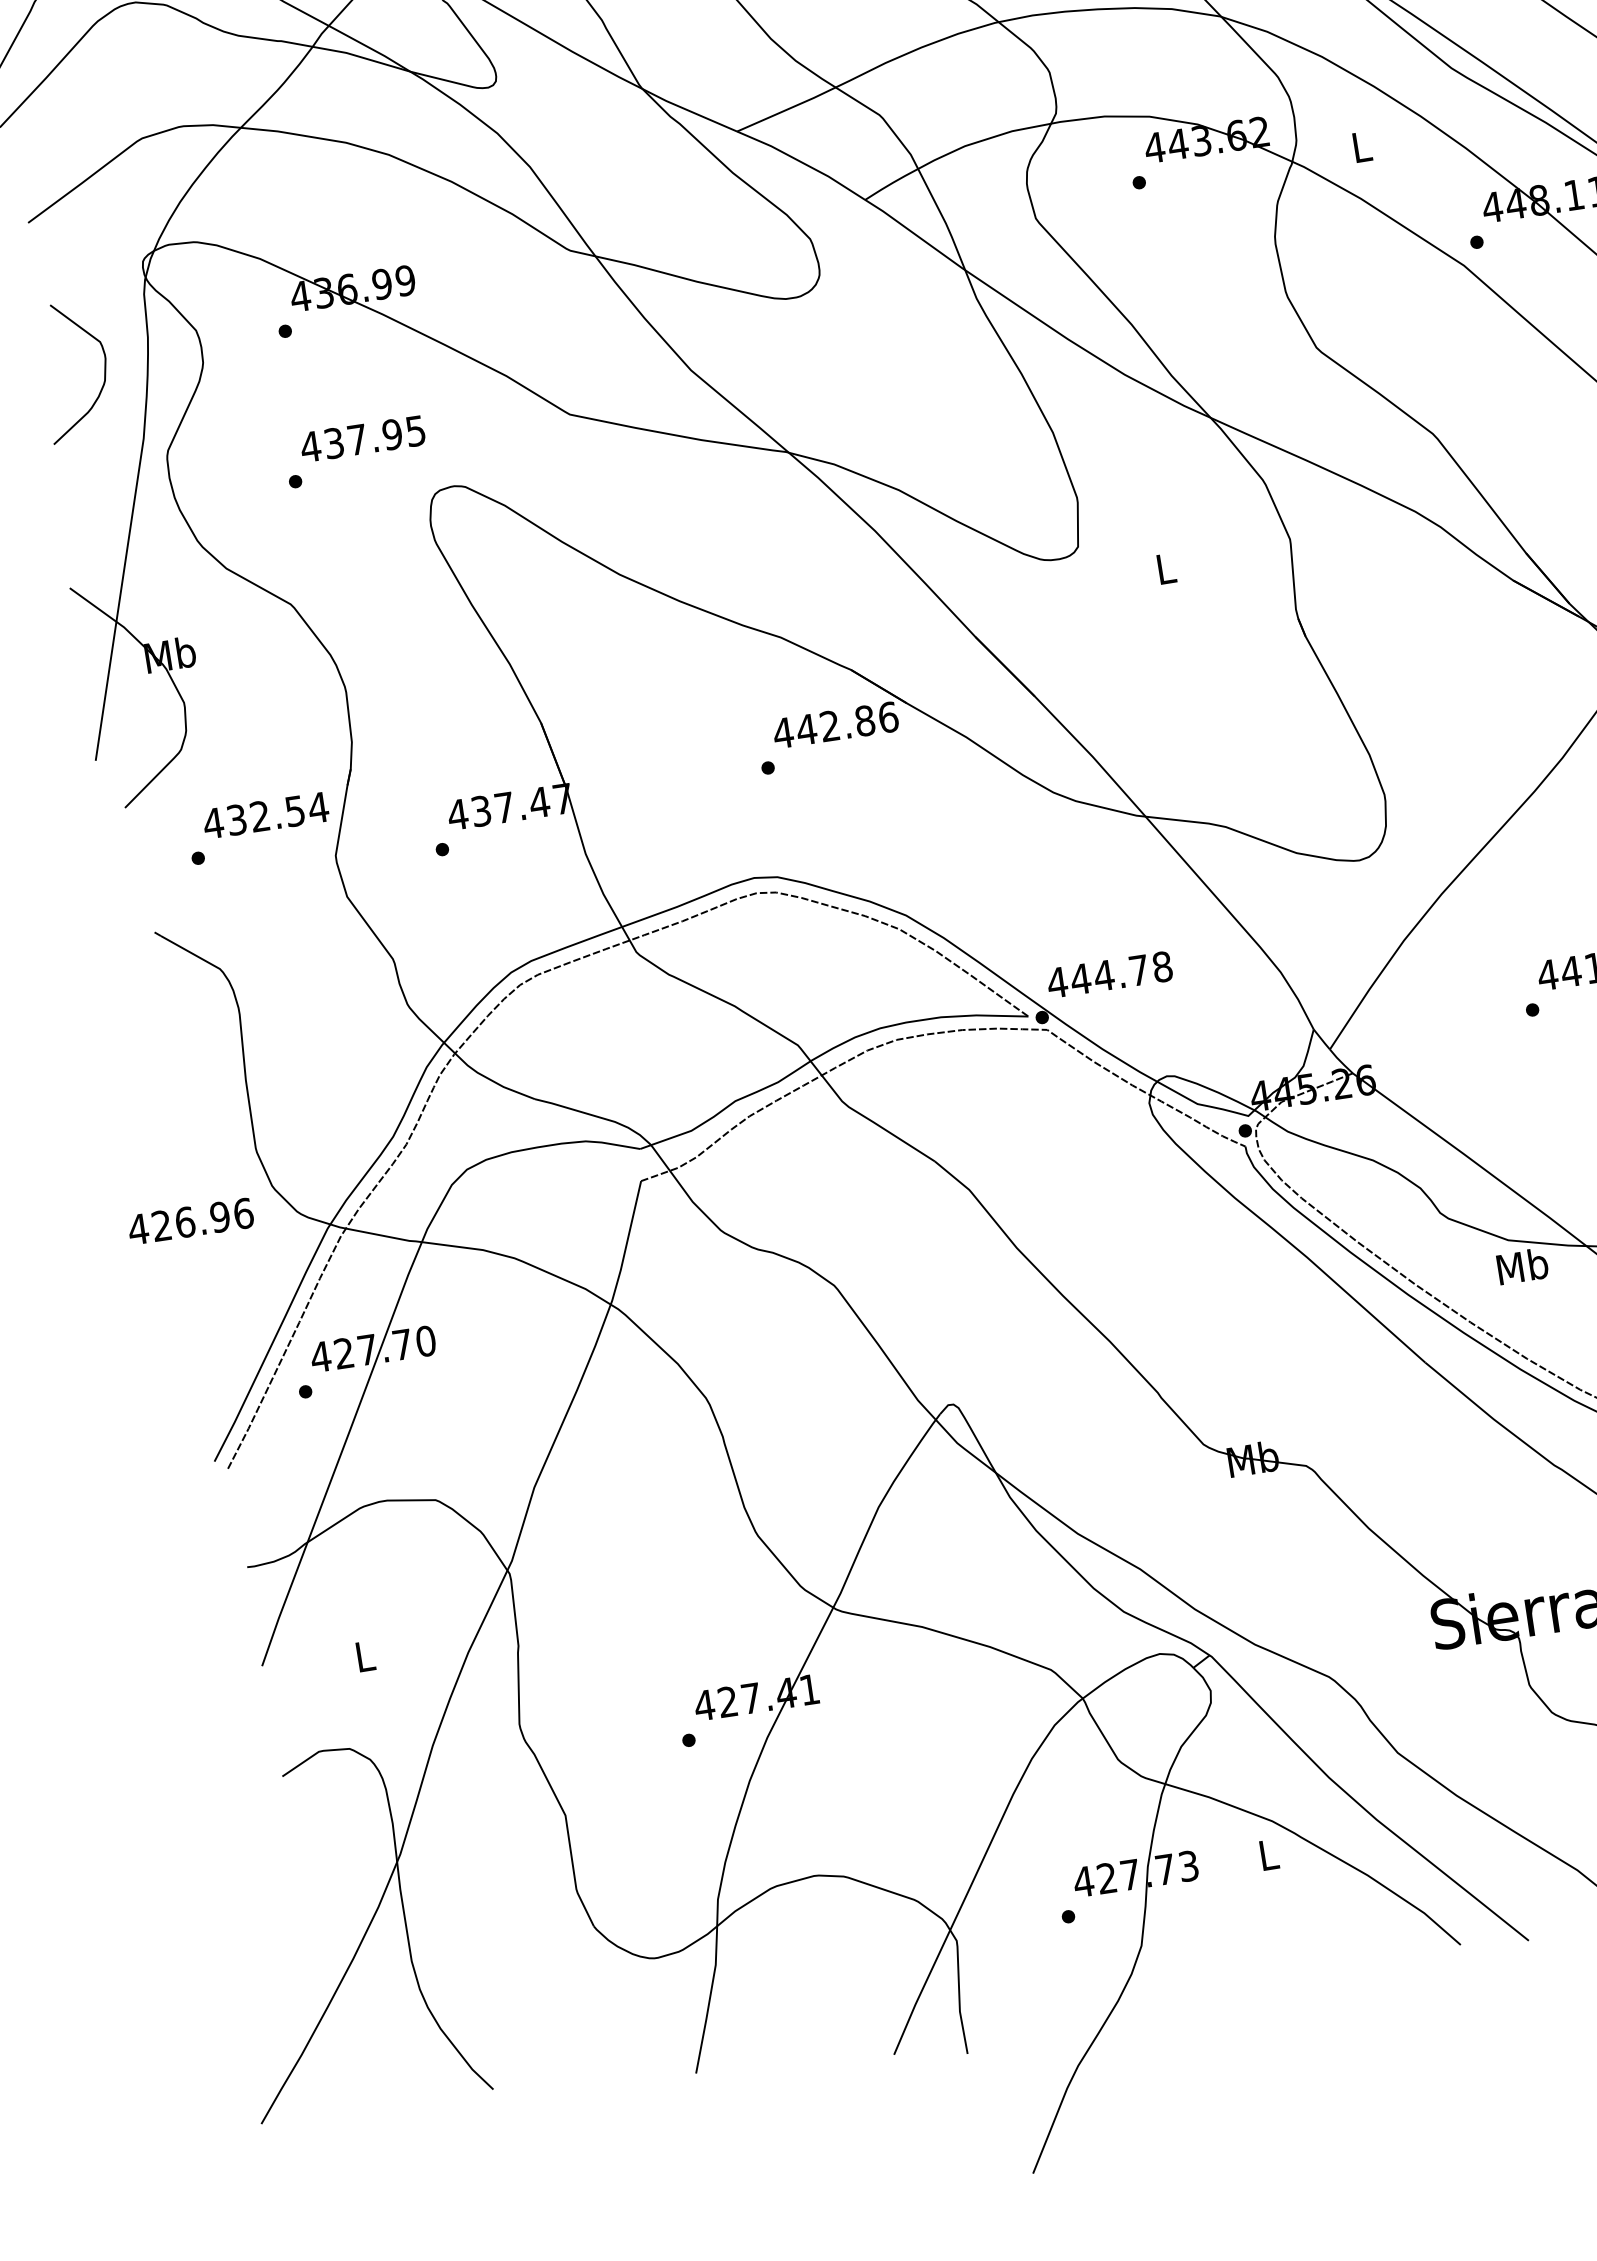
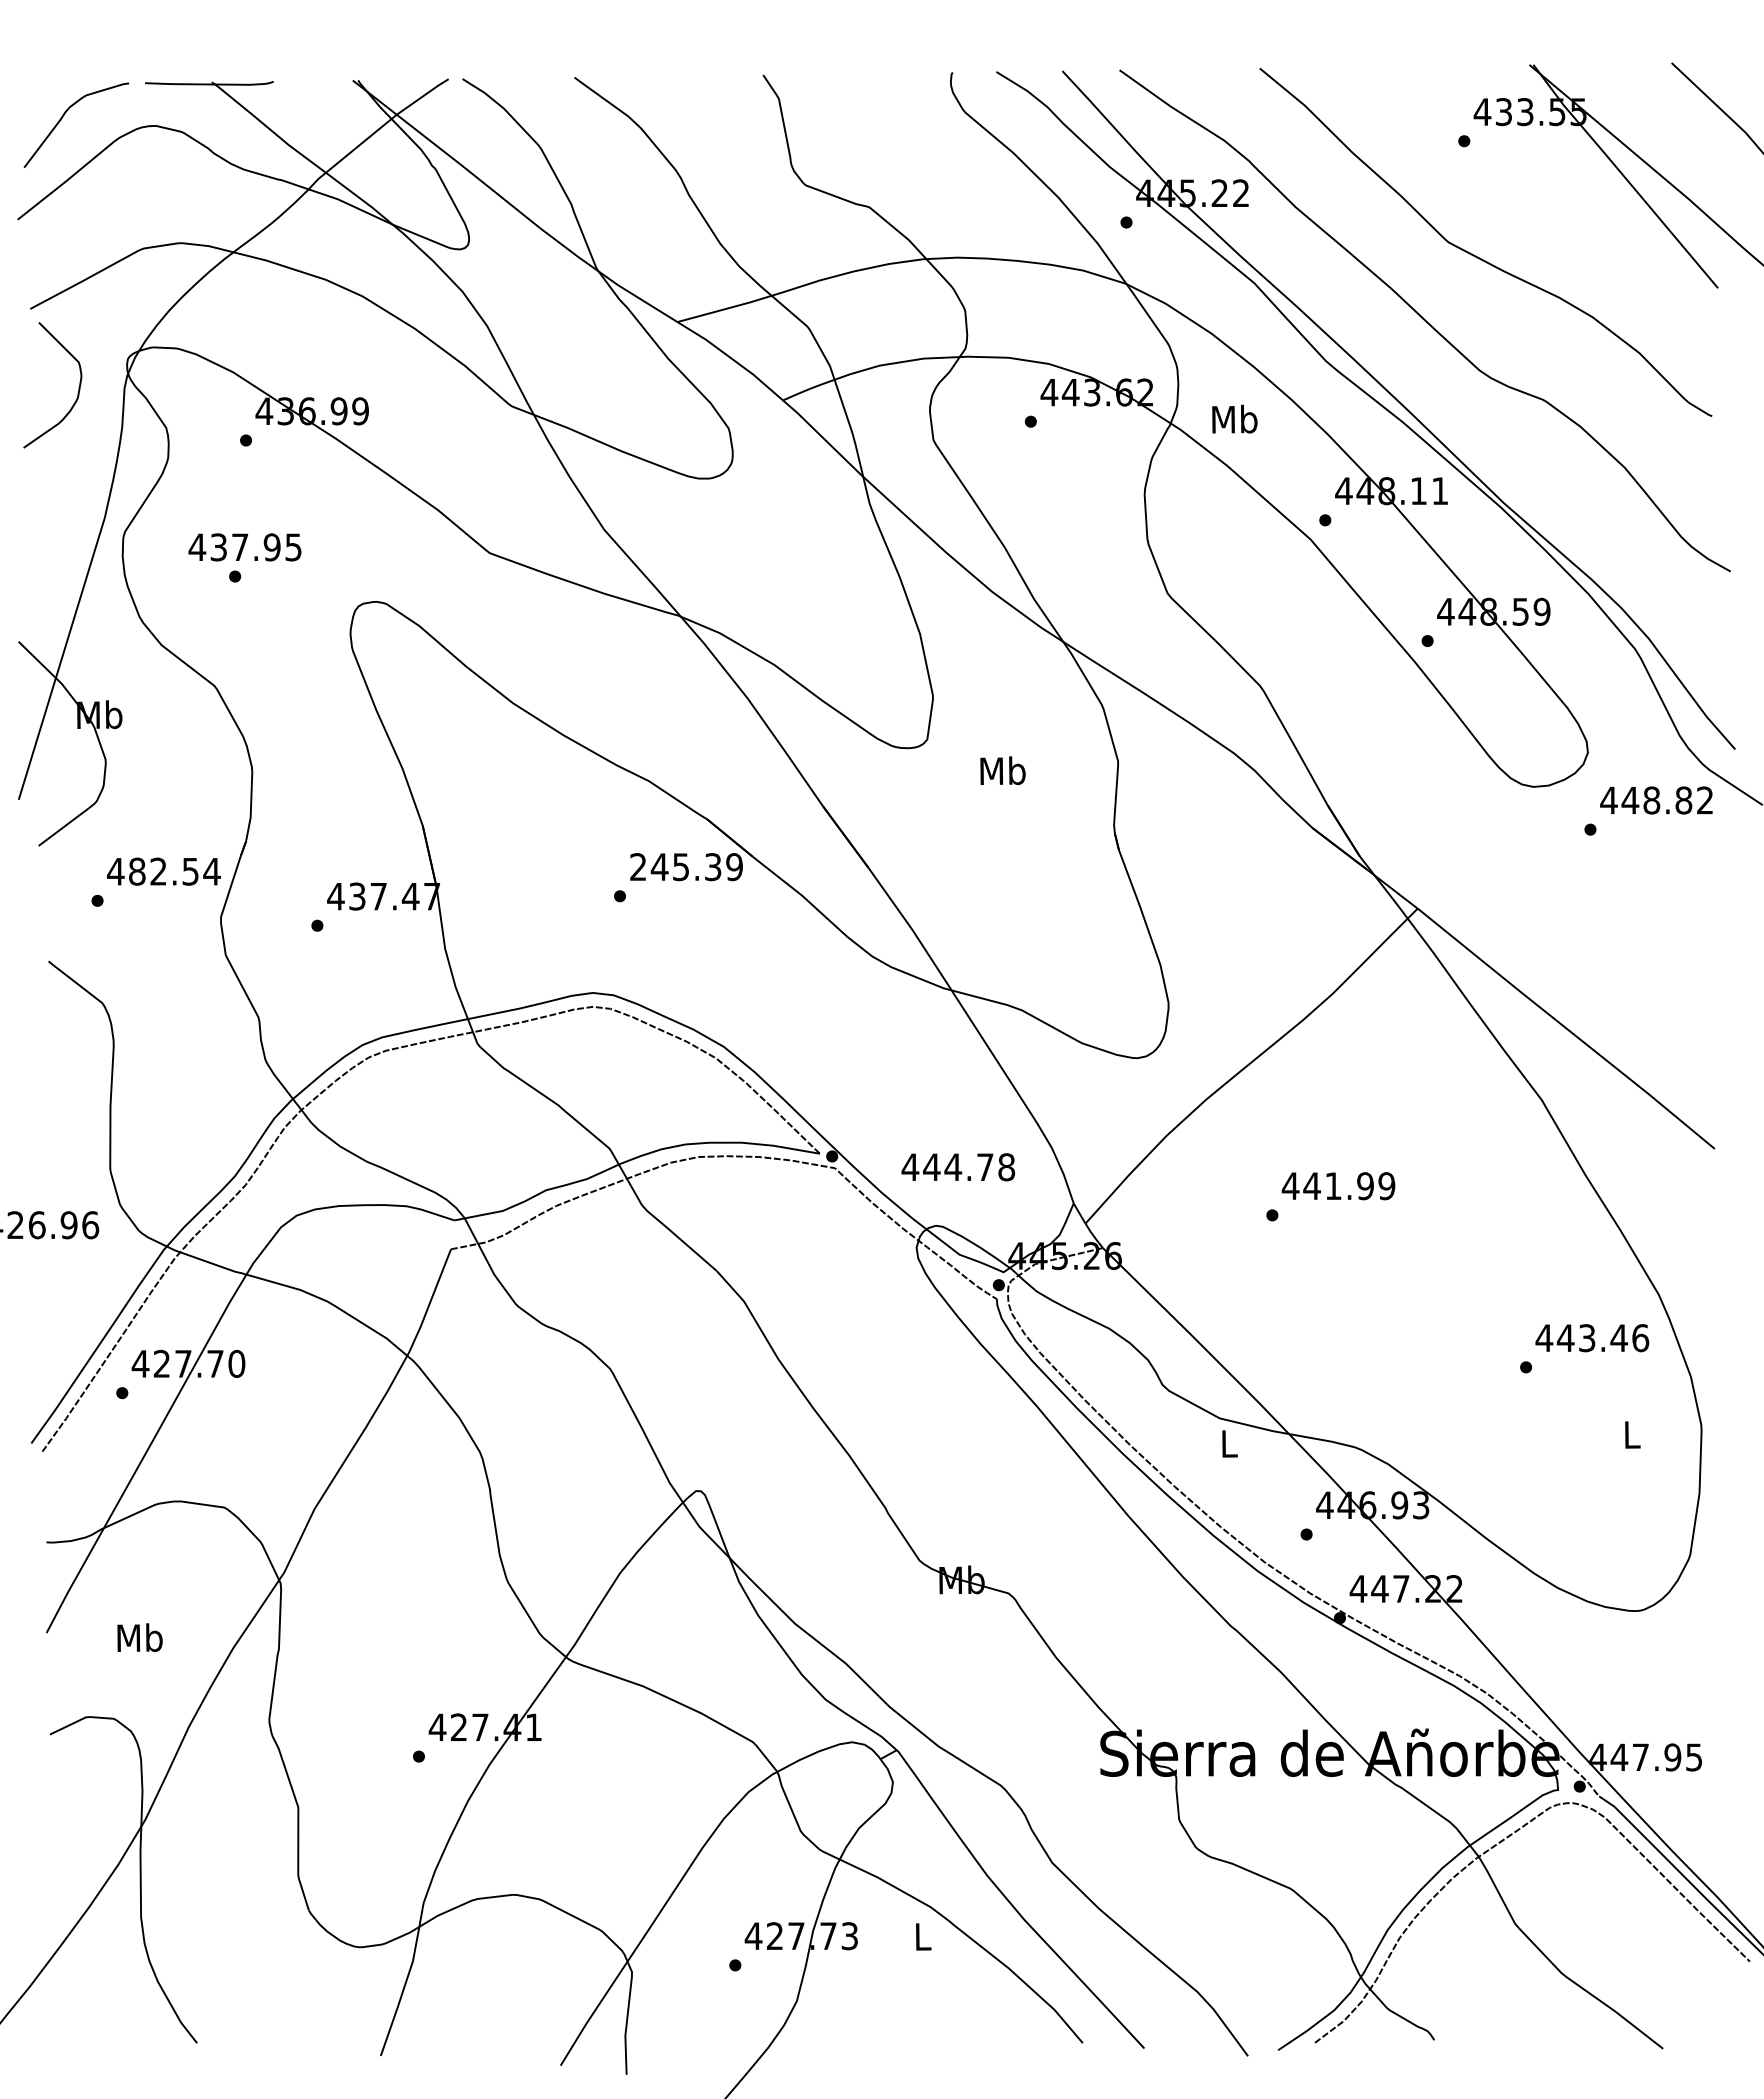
text: (1361, 145) -> (1234, 418), L -> Mb
curve: (103, 369) -> (78, 387), moved
text: (362, 439) -> (244, 547), moved
text: (1165, 568) -> (1002, 770), L -> Mb
text: (835, 725) -> (686, 867), 442.86 -> 245.39
text: (237, 819) -> (137, 871), 432.54 -> 482.54
text: (1109, 975) -> (958, 1167), moved
text: (1521, 1266) -> (1228, 1443), Mb -> L
text: (364, 1655) -> (139, 1637), L -> Mb

